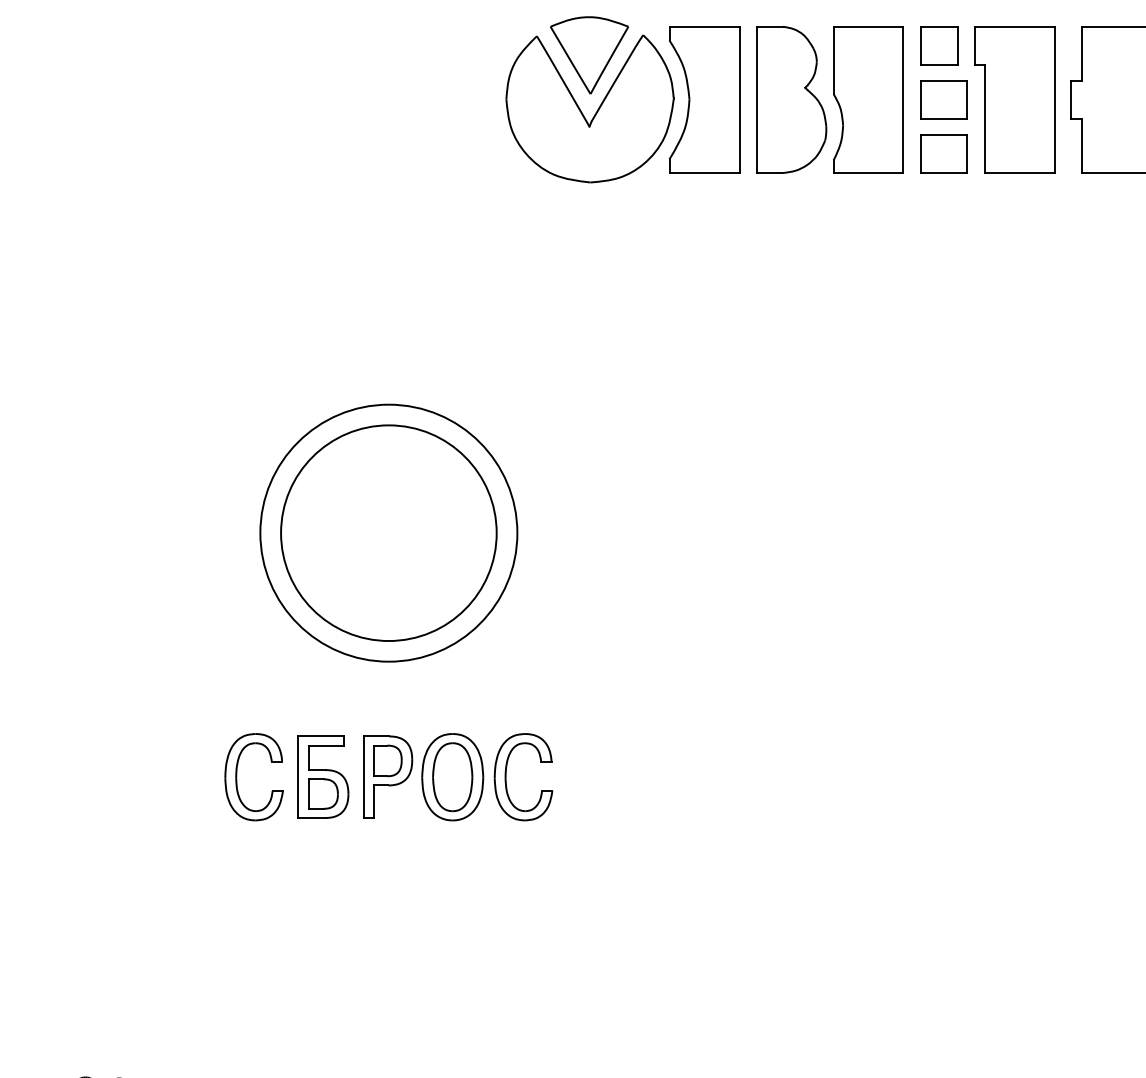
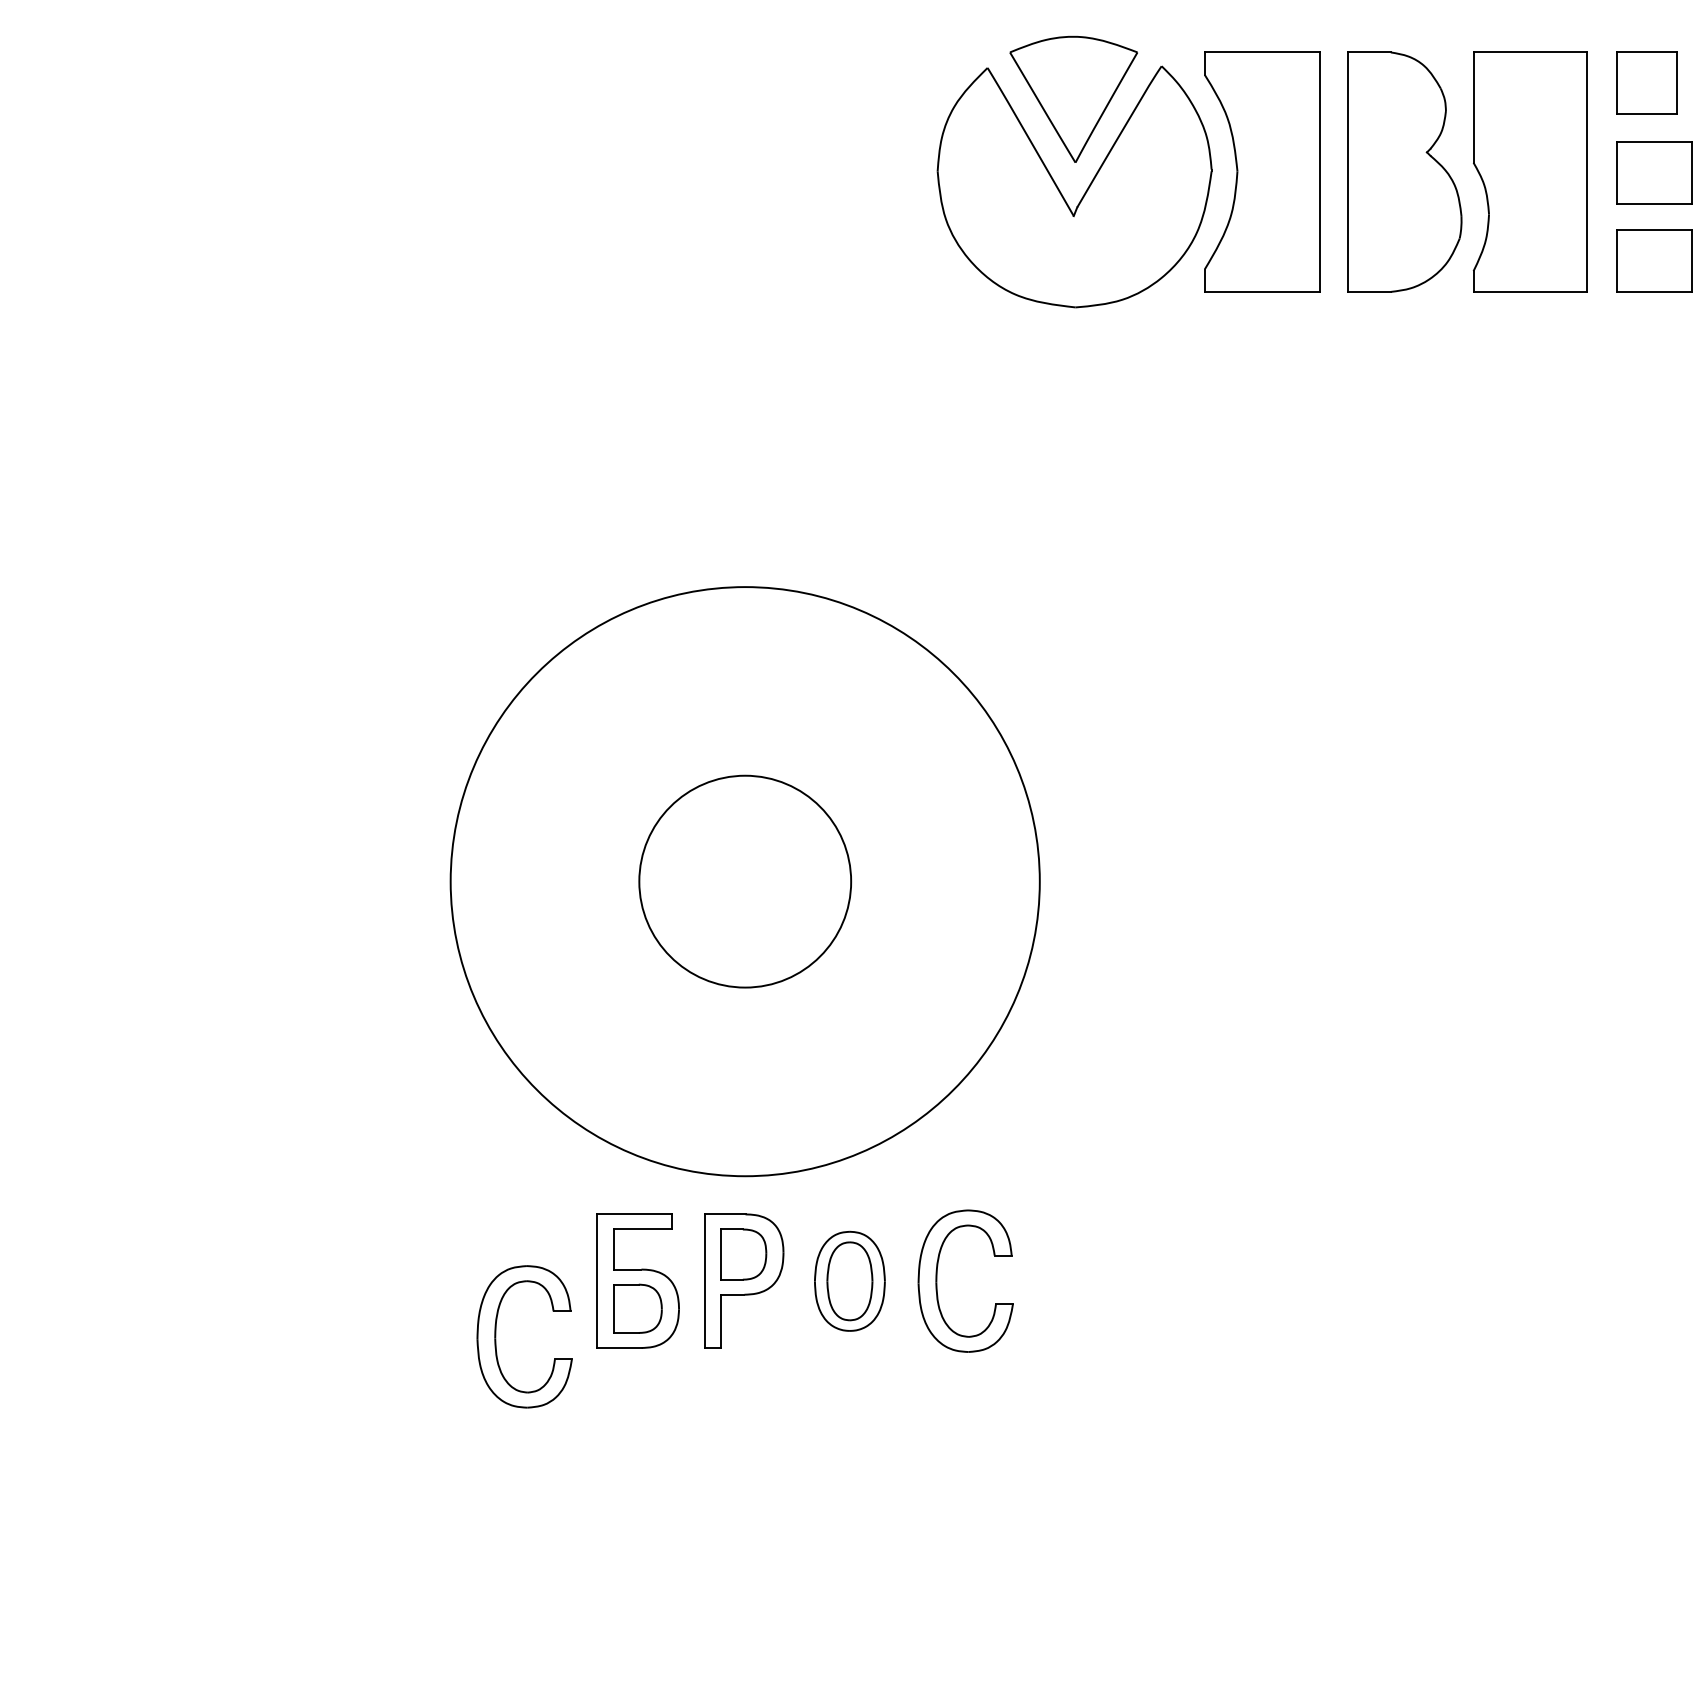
circle: (388, 532) -> (744, 880), size x1.4
circle: (388, 533) -> (744, 882), size x0.6
part: (237, 777) -> (497, 1337), moved
part: (452, 777) -> (849, 1281), size x0.7

